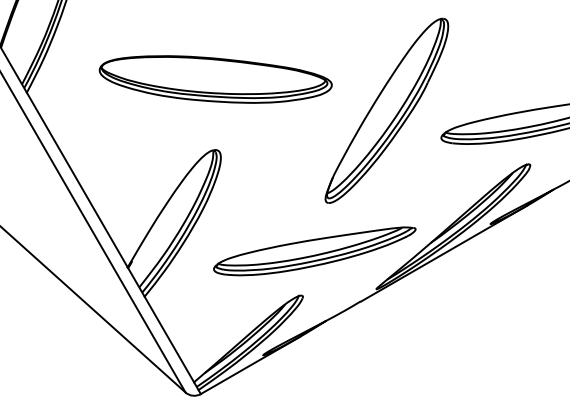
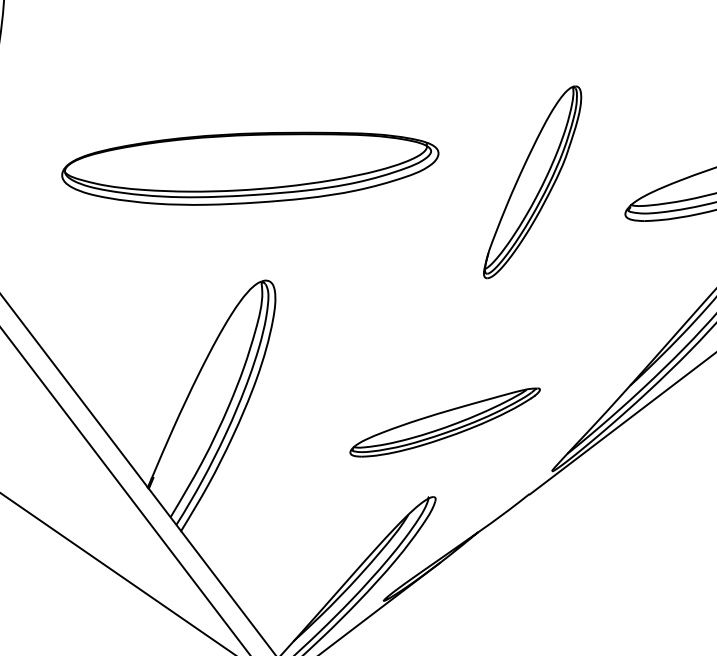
part: (386, 110) -> (531, 181), size x0.6
part: (314, 251) -> (444, 423), size x0.6

